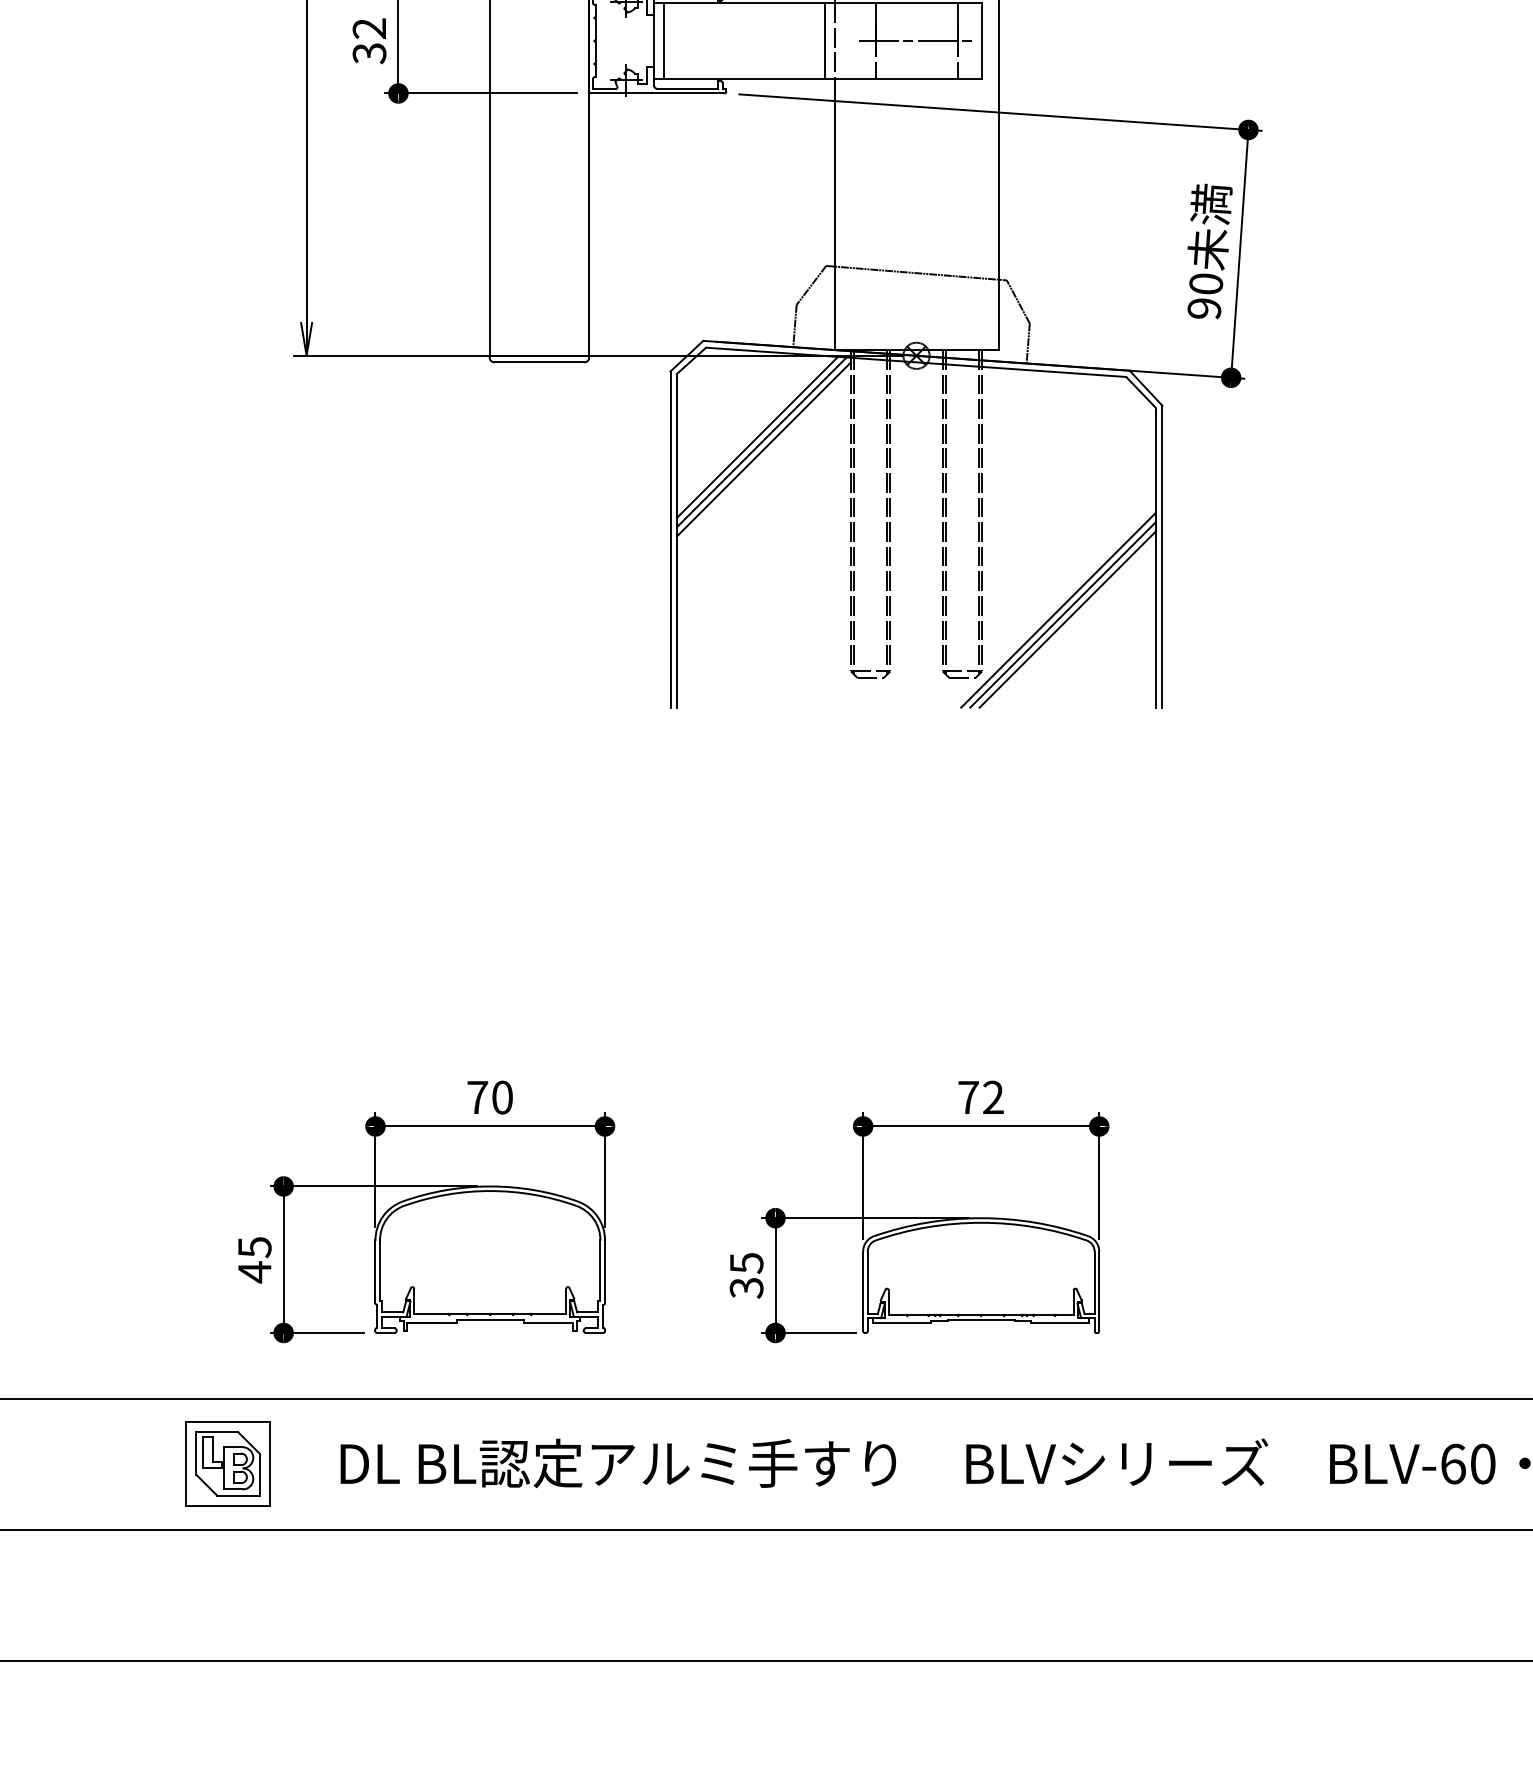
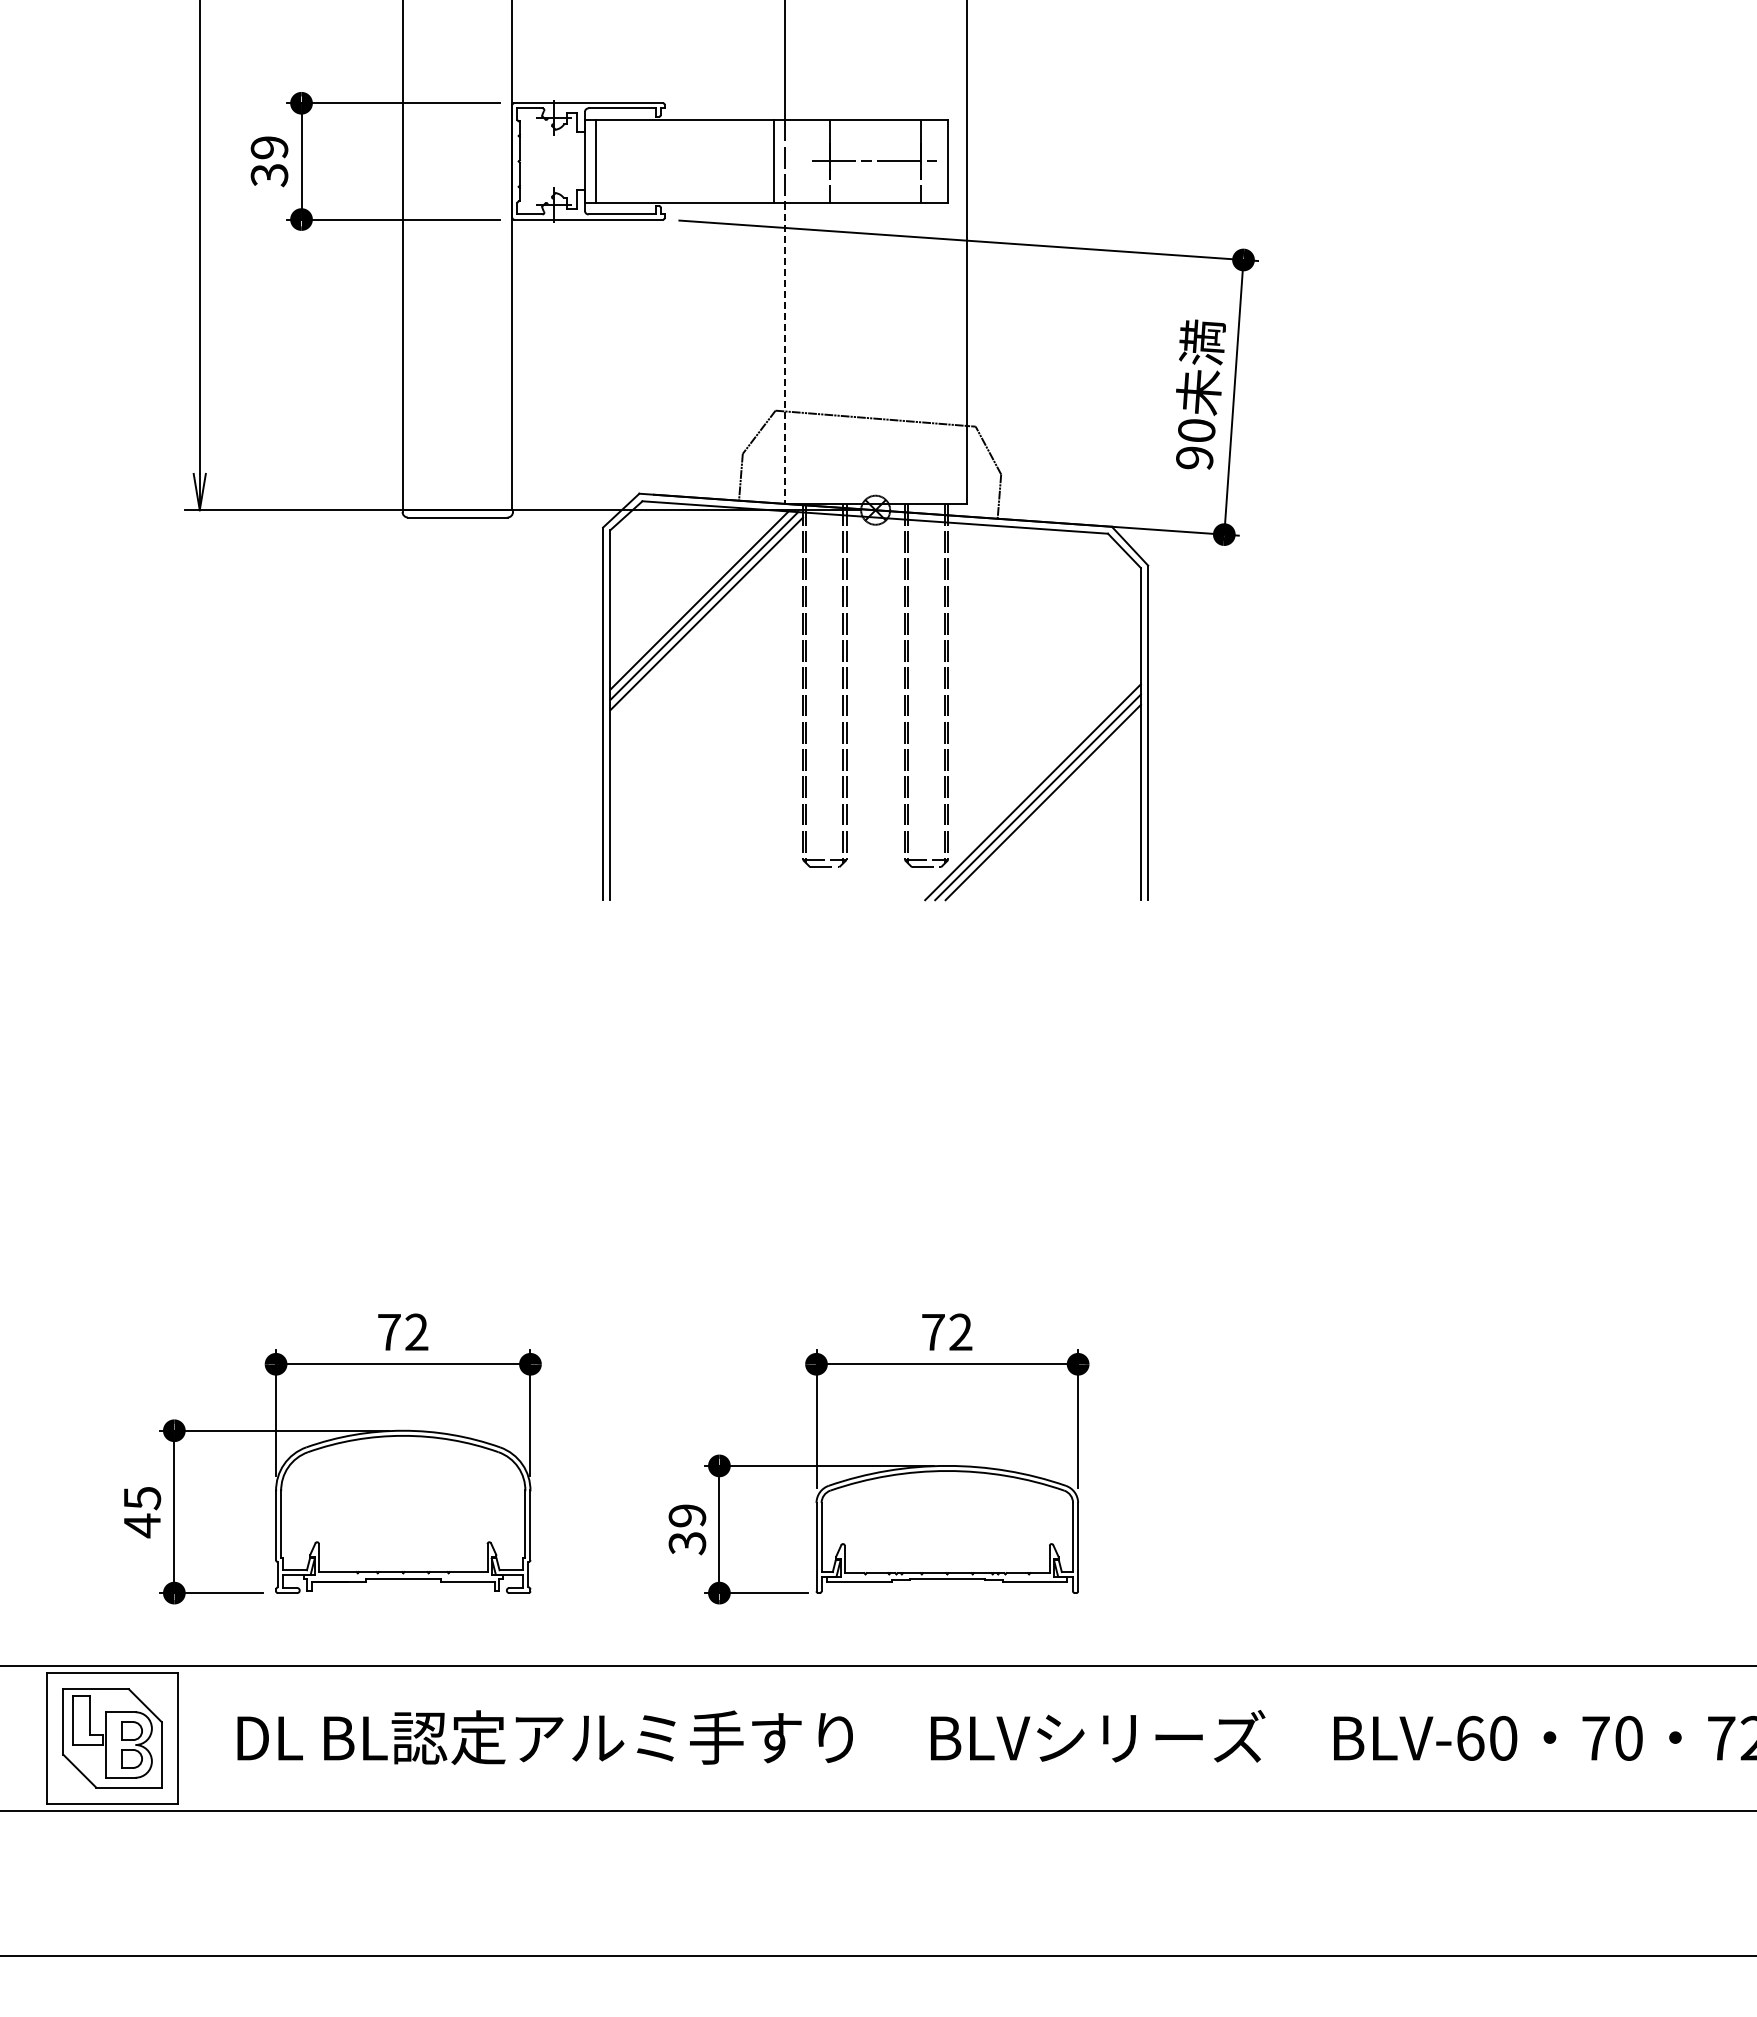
text: (369, 28) -> (269, 147), 32 -> 39
line: (834, 215) -> (784, 354), solid -> dashed
text: (502, 1097) -> (416, 1332), 70 -> 72
text: (746, 1262) -> (687, 1515), 35 -> 39
part: (227, 1464) -> (112, 1738), size x1.4

